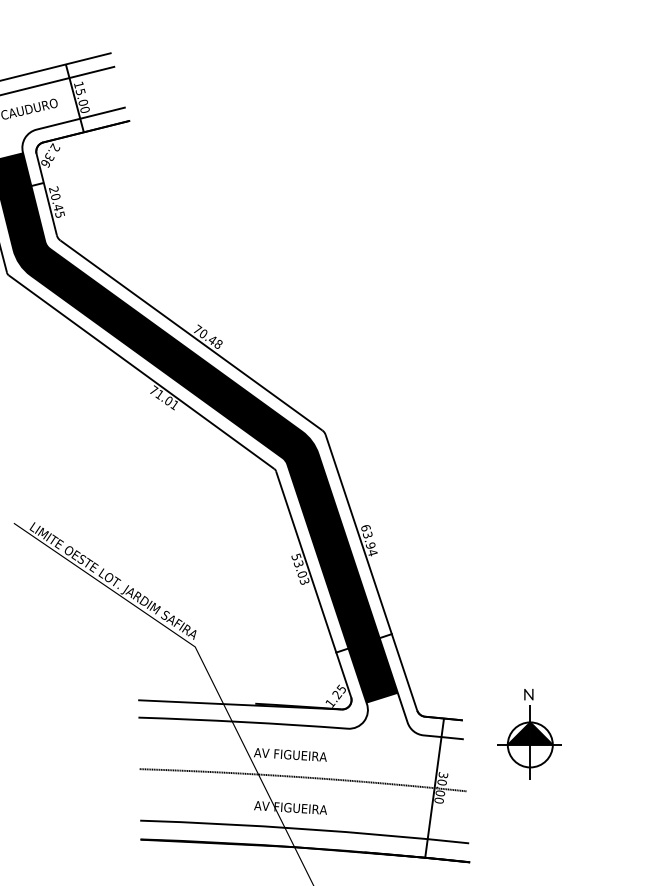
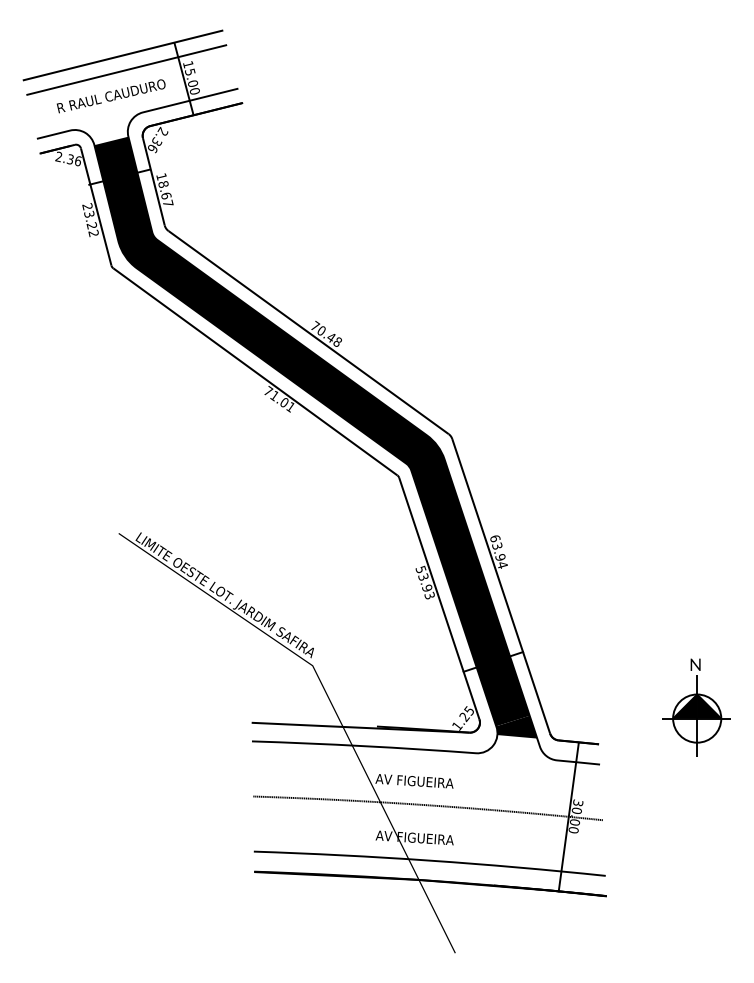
text: (56, 201) -> (164, 189), 20.45 -> 18.67
text: (301, 573) -> (426, 587), 53.03 -> 53.93
fill: (385, 703) -> (516, 726), added
part: (529, 734) -> (696, 707), moved

